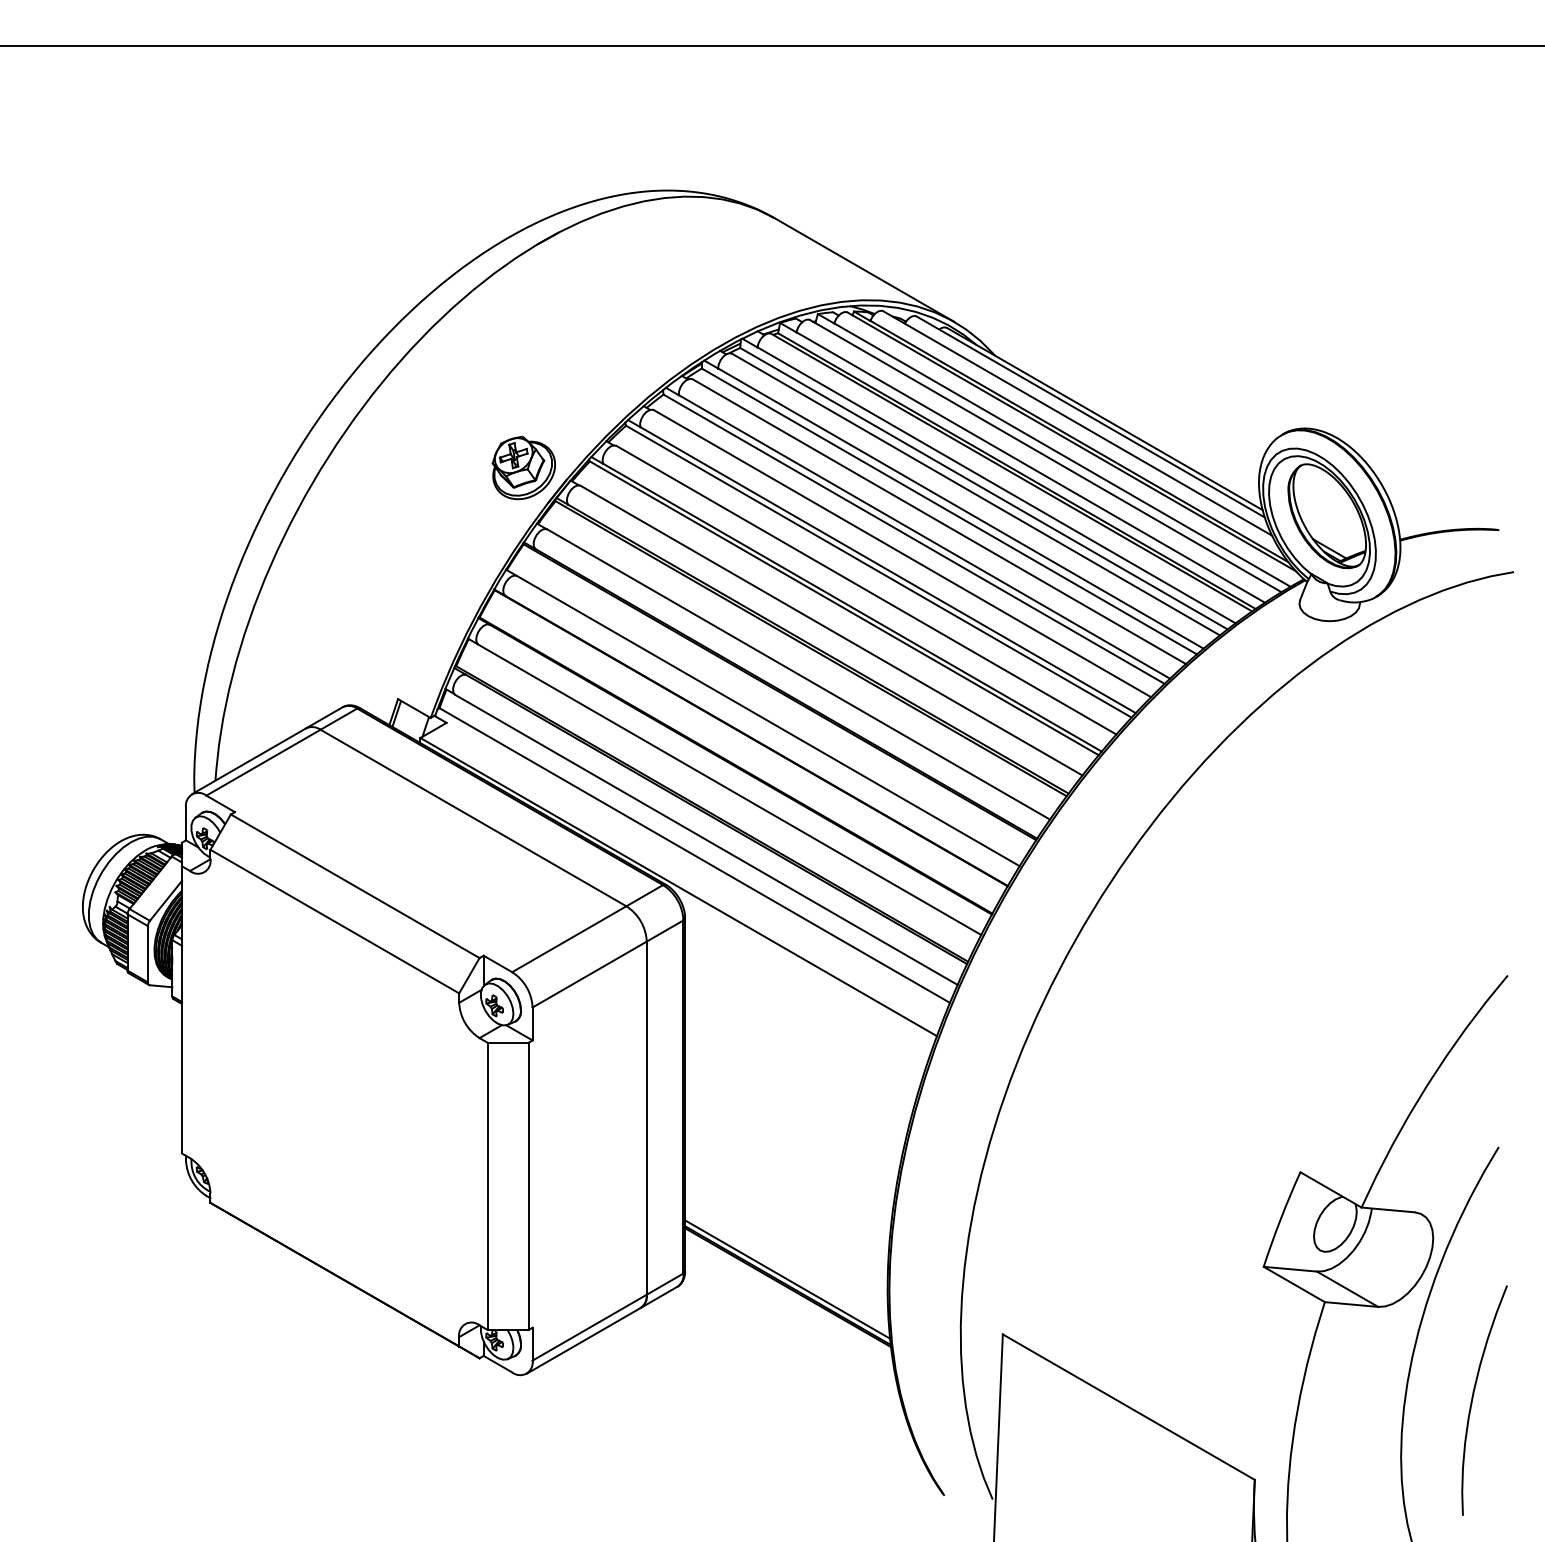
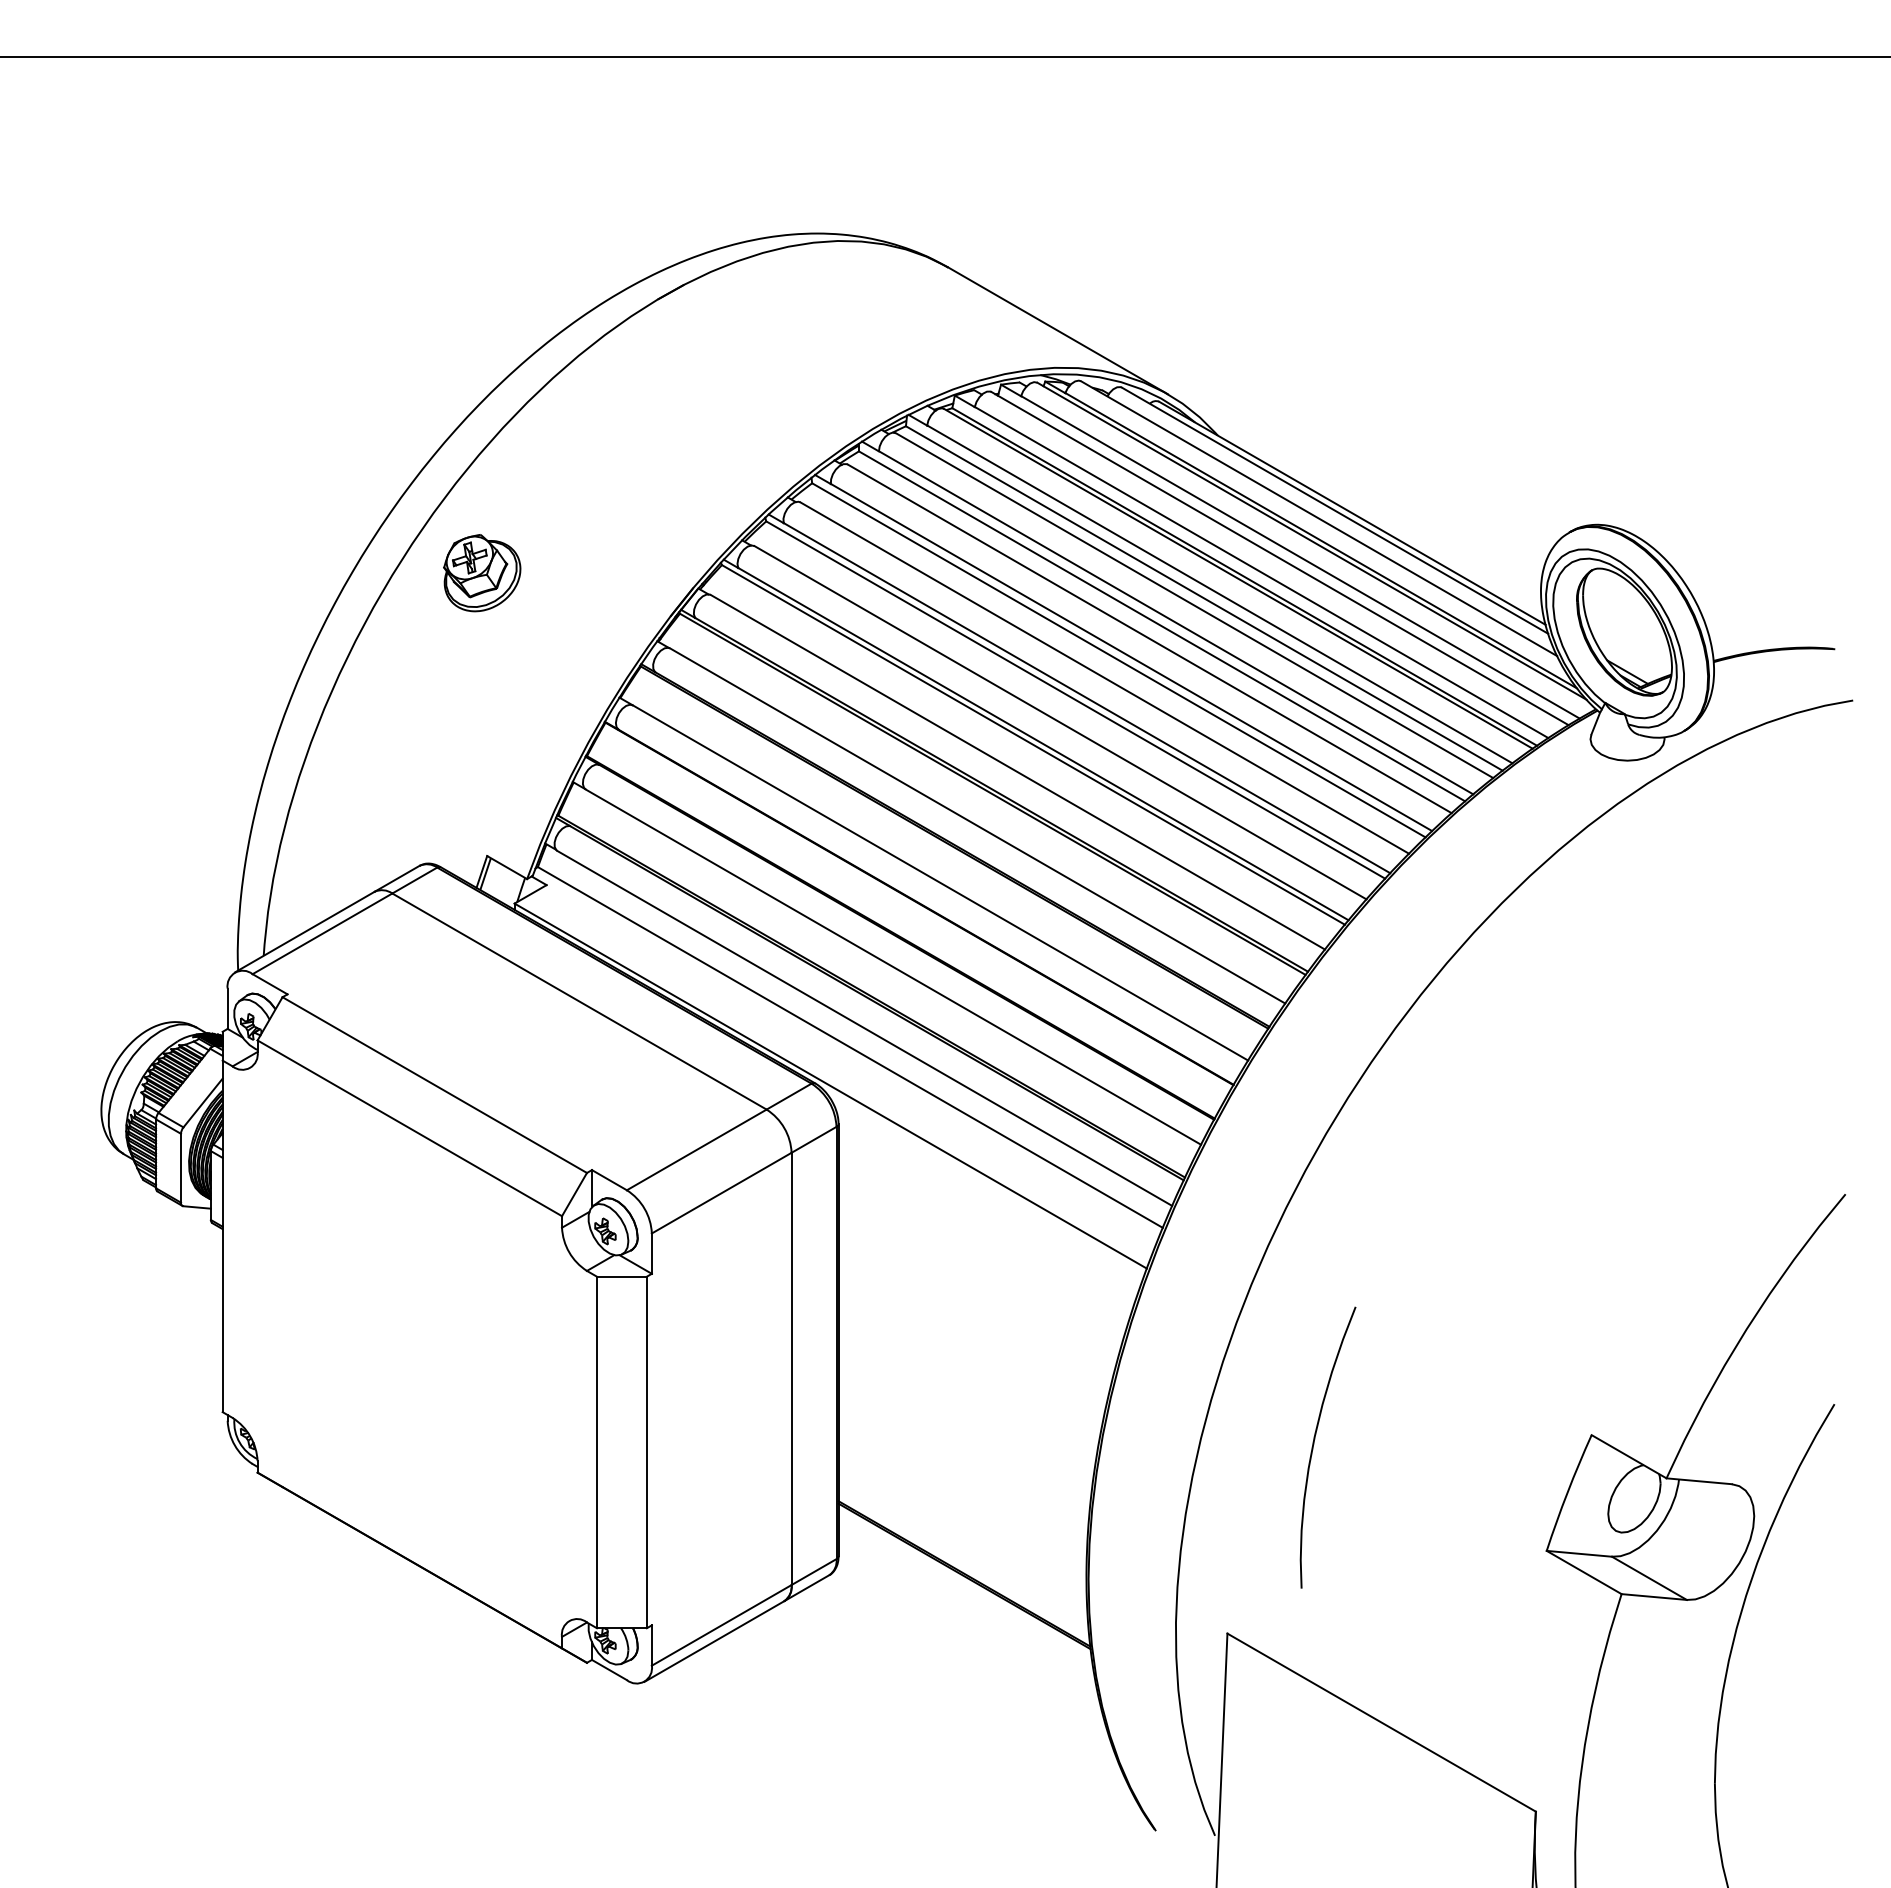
part: (524, 468) -> (482, 573), moved
line: (787, 1279) -> (963, 1566), removed
curve: (1473, 1398) -> (1314, 1444), moved

